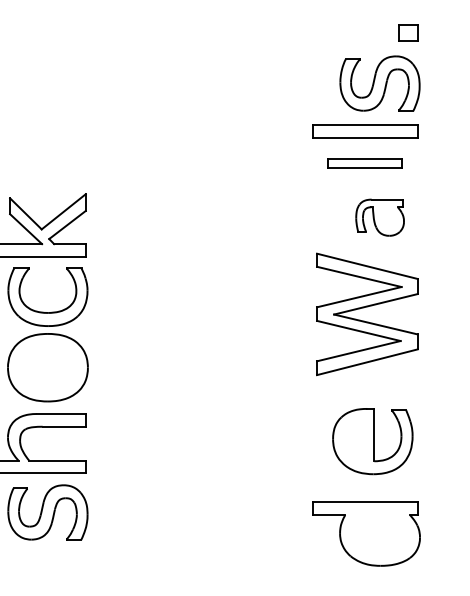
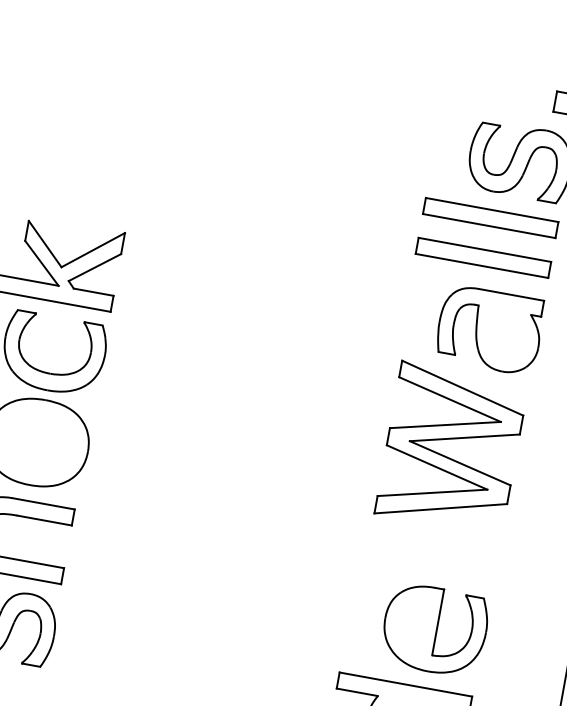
part: (365, 163) -> (483, 258), size x1.43
part: (379, 217) -> (489, 329), size x1.67
part: (372, 441) -> (434, 630), moved

